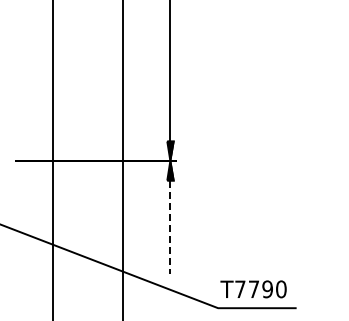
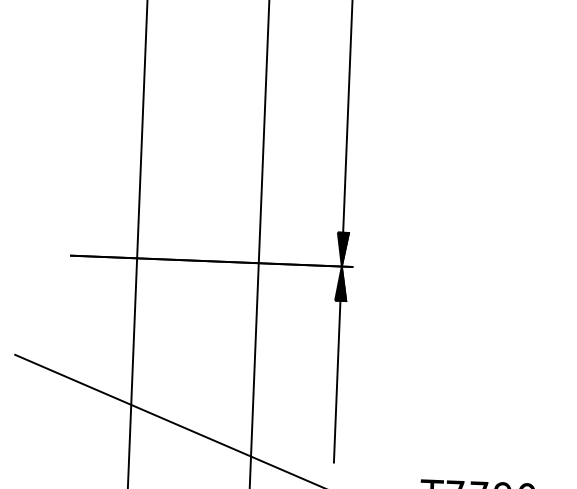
line: (170, 227) -> (337, 382), dashed -> solid

